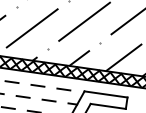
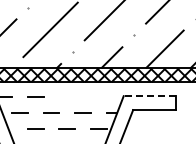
line: (37, 84) -> (66, 96), removed
line: (63, 88) -> (98, 96), removed
line: (105, 94) -> (149, 96), solid -> dashed

